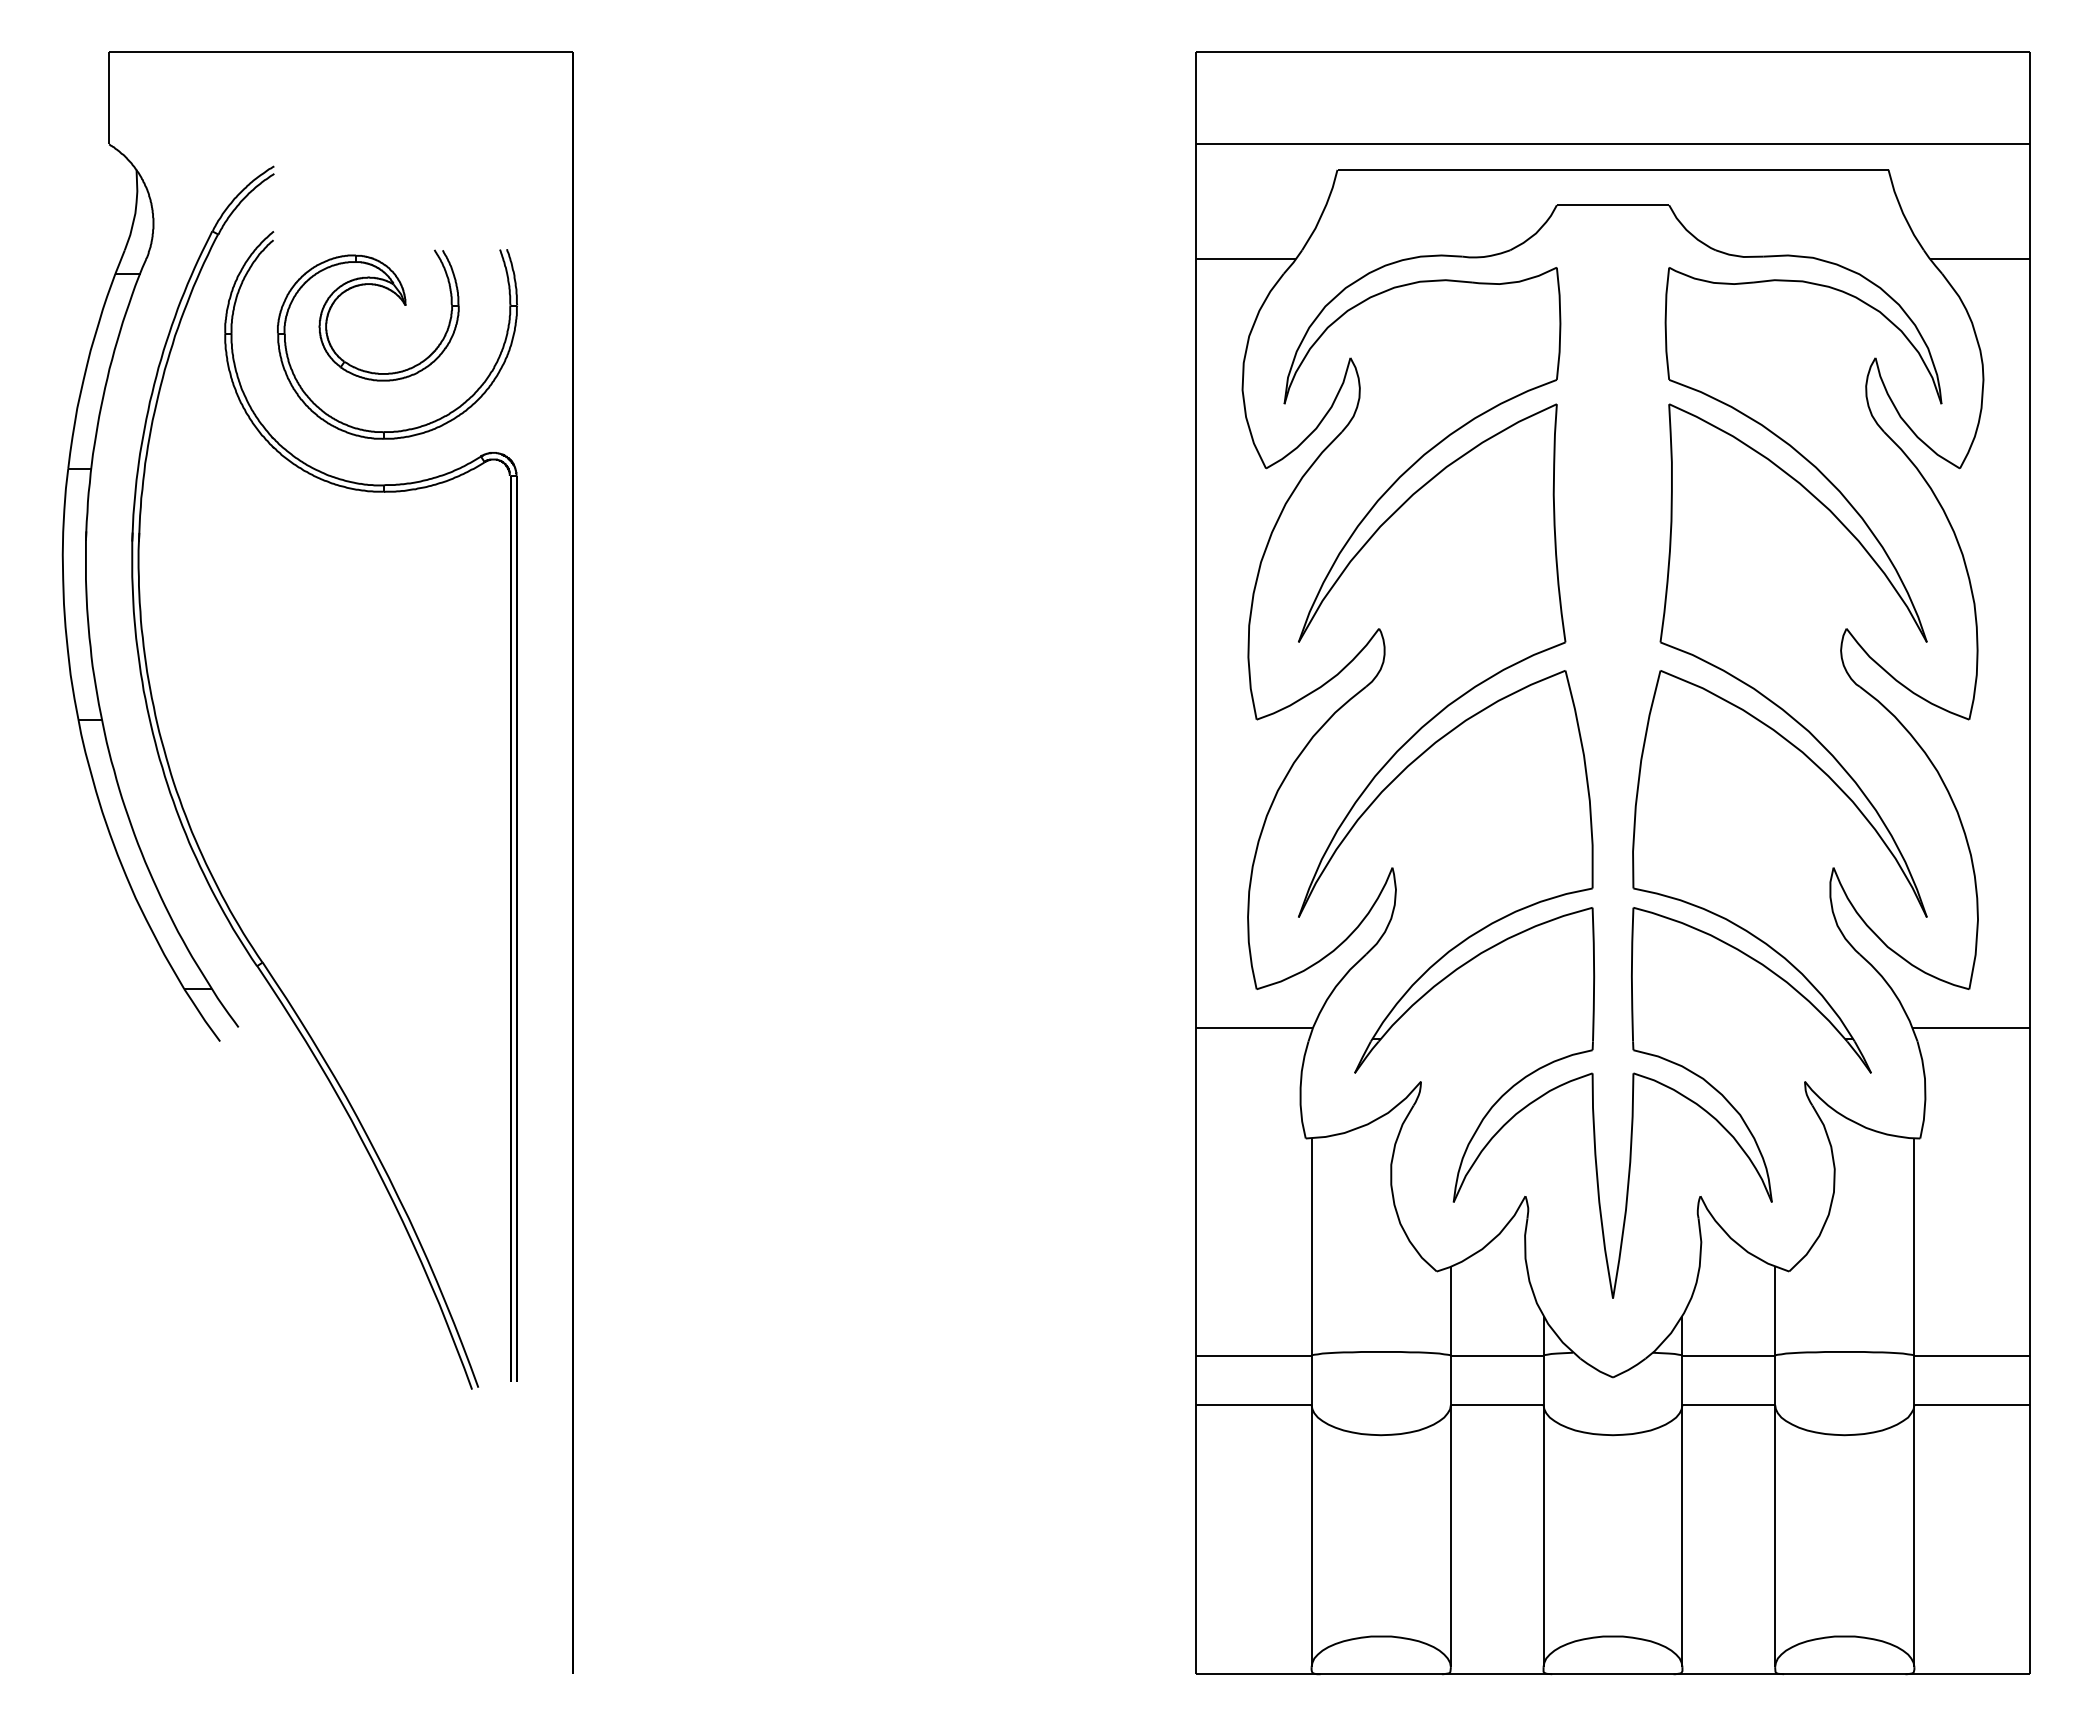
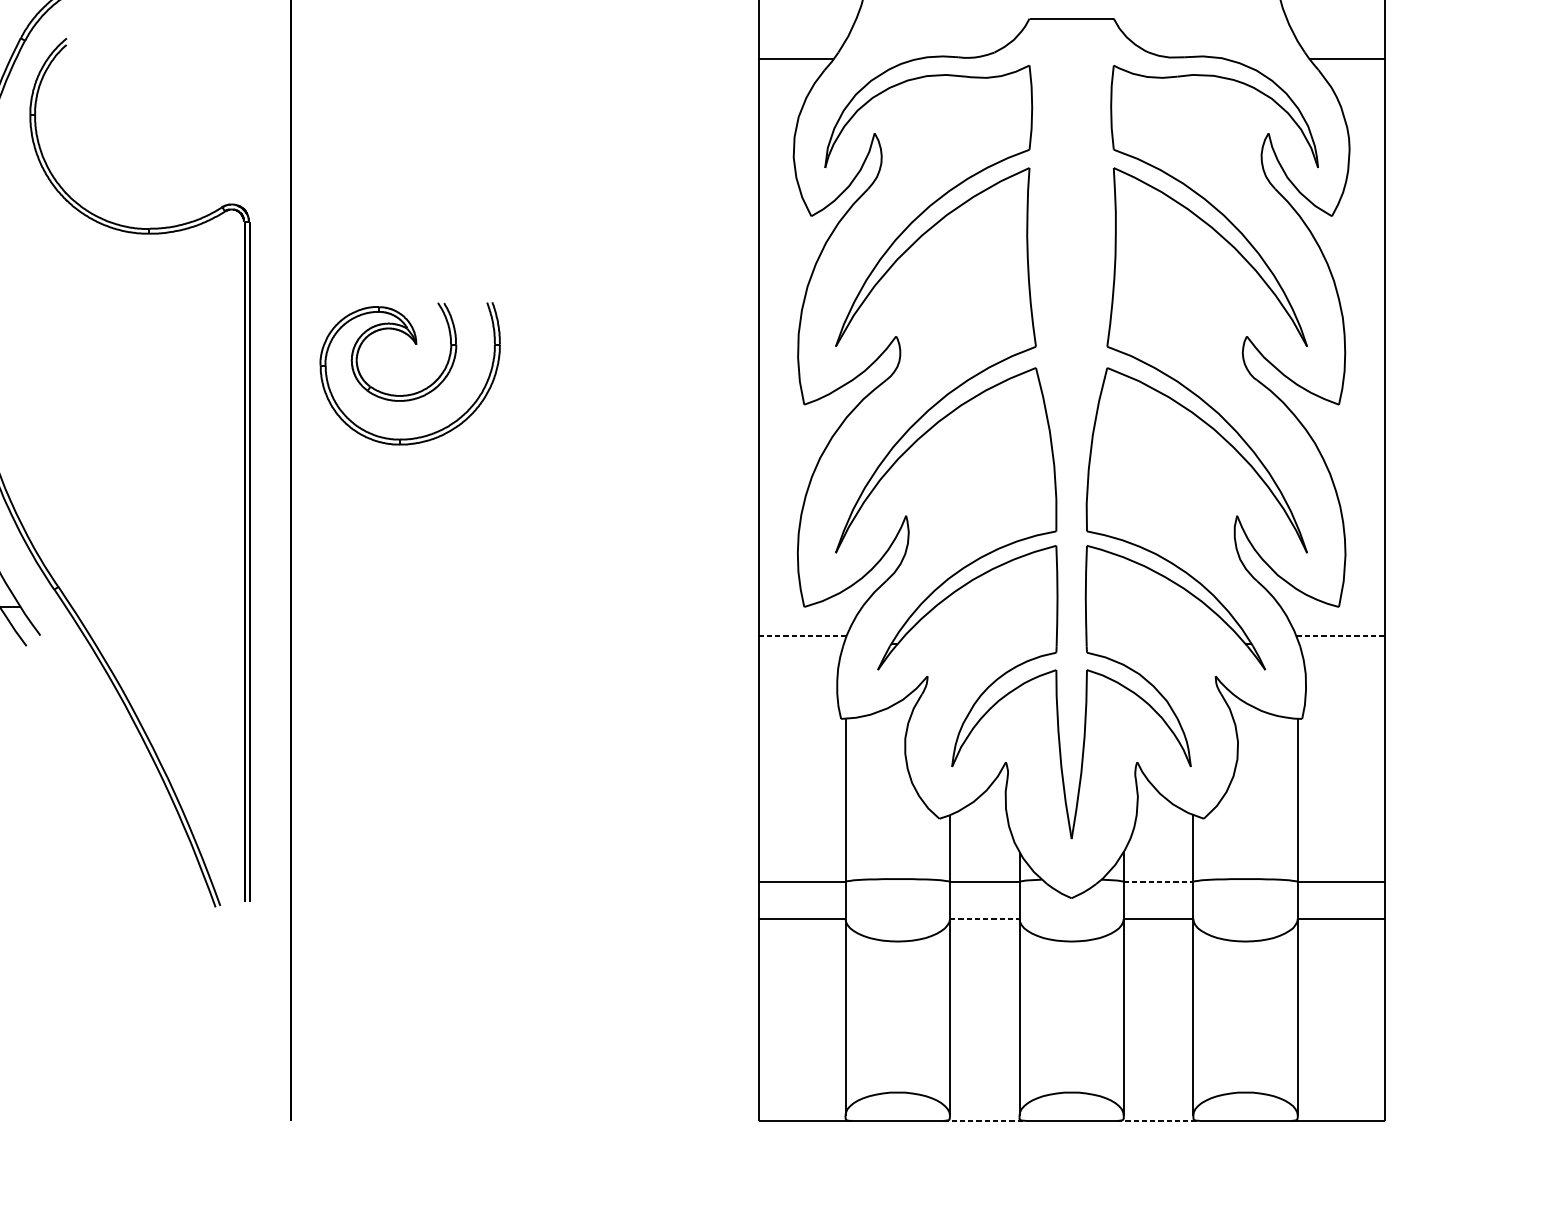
part: (409, 367) -> (419, 391), moved
line: (1254, 1027) -> (802, 635), solid -> dashed
line: (1971, 1027) -> (1340, 635), solid -> dashed
line: (1729, 1355) -> (1159, 881), solid -> dashed
line: (1497, 1404) -> (984, 918), solid -> dashed
line: (1497, 1674) -> (984, 1121), solid -> dashed
line: (1729, 1674) -> (1159, 1121), solid -> dashed

